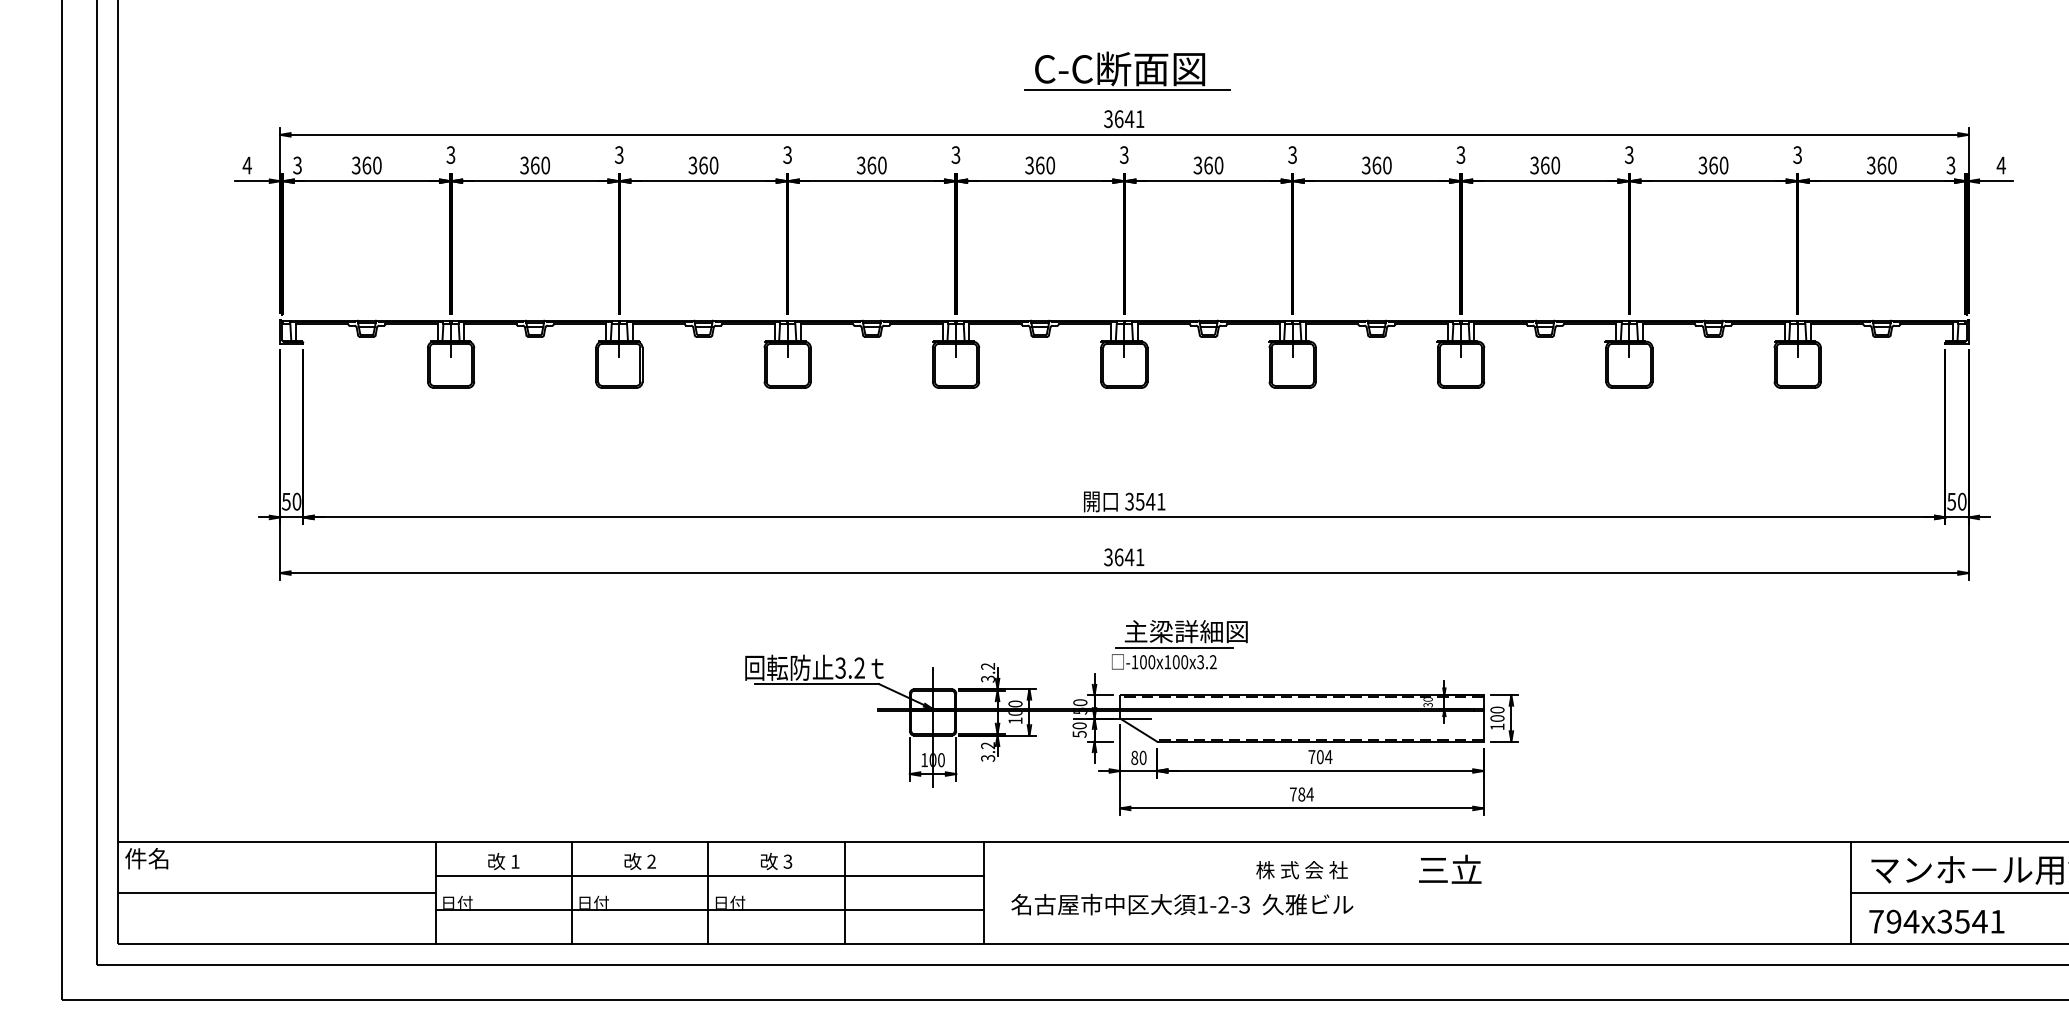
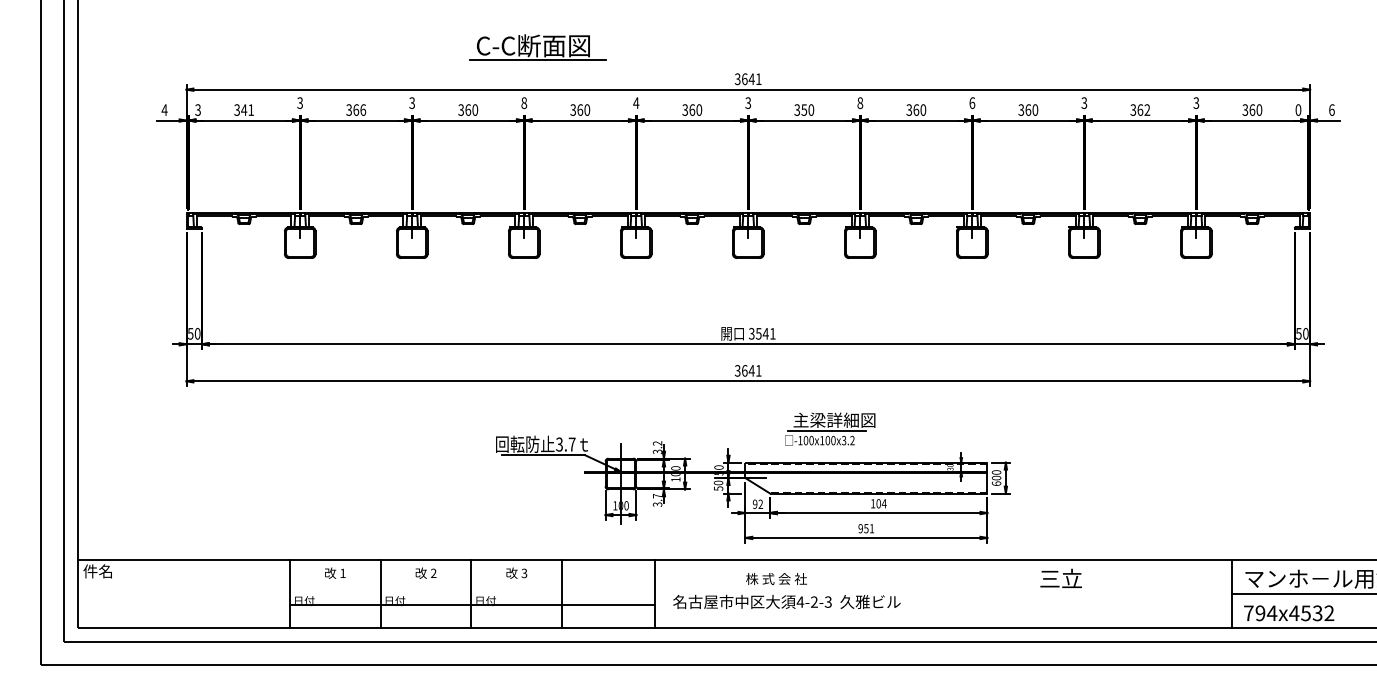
part: (1126, 71) -> (537, 47), moved
text: (788, 154) -> (524, 102), 3 -> 8
text: (1292, 154) -> (860, 102), 3 -> 8
text: (1461, 154) -> (972, 102), 3 -> 6
text: (956, 155) -> (636, 103), 3 -> 4
text: (371, 164) -> (247, 109), 360 -> 341
text: (546, 164) -> (363, 109), 360 -> 366
text: (1208, 164) -> (804, 109), 360 -> 350
text: (1724, 164) -> (1147, 109), 360 -> 362
text: (1951, 164) -> (1298, 109), 3 -> 0
text: (2000, 164) -> (1331, 109), 4 -> 6
part: (1180, 643) -> (830, 428), moved
text: (858, 668) -> (571, 444), 3.2 -> 3.7
text: (1497, 726) -> (996, 483), 100 -> 600
text: (987, 744) -> (657, 495), 3.2 -> 3.7
text: (1138, 756) -> (757, 503), 80 -> 92
text: (1310, 756) -> (872, 503), 704 -> 104
text: (1301, 794) -> (866, 528), 784 -> 951
text: (1449, 867) -> (1060, 577), moved
text: (1301, 869) -> (776, 578), moved
line: (708, 875) -> (471, 582), removed
line: (275, 893) -> (183, 594), removed
text: (1202, 903) -> (800, 601), 1-2-3 -> 4-2-3
text: (1970, 921) -> (1311, 613), 794x3541 -> 794x4532

